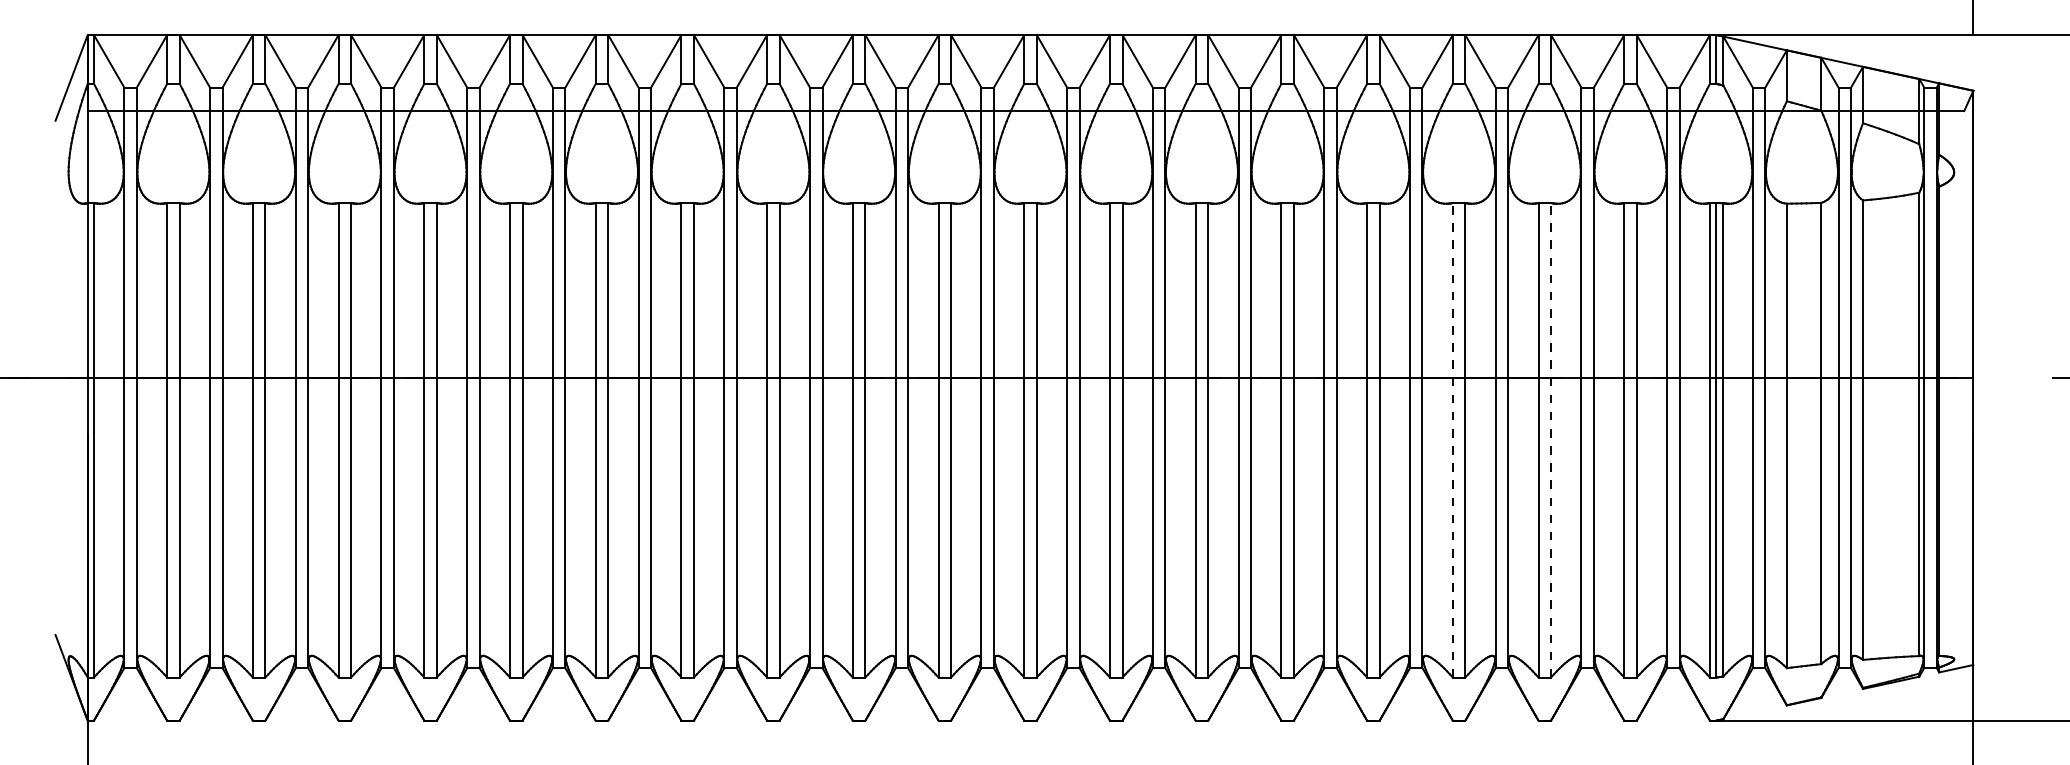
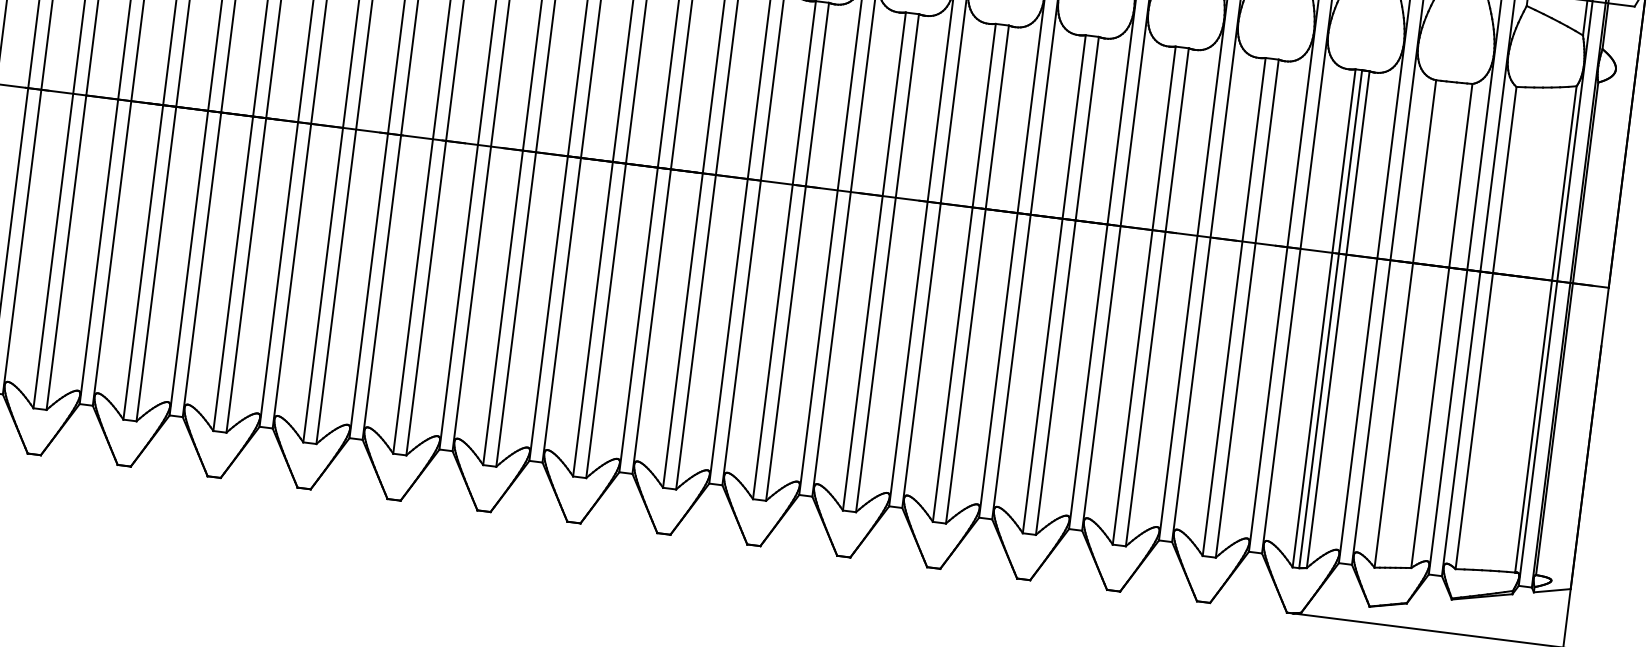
line: (1452, 439) -> (1054, 283), dashed -> solid
line: (1551, 439) -> (1157, 296), dashed -> solid

